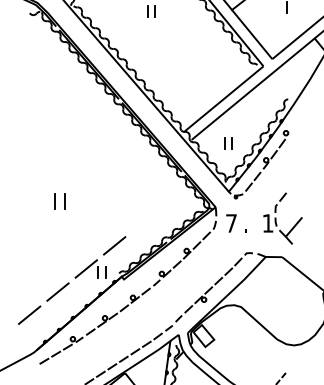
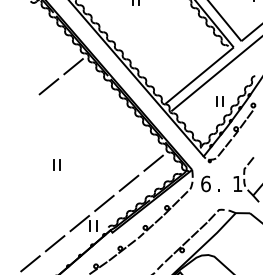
line: (78, 88) -> (72, 66), added
line: (50, 111) -> (48, 86), added
part: (228, 143) -> (219, 101), moved
line: (170, 199) -> (152, 163), added
part: (60, 201) -> (57, 164), size x0.71
line: (142, 222) -> (128, 183), added
text: (231, 223) -> (205, 184), 7 -> 6

